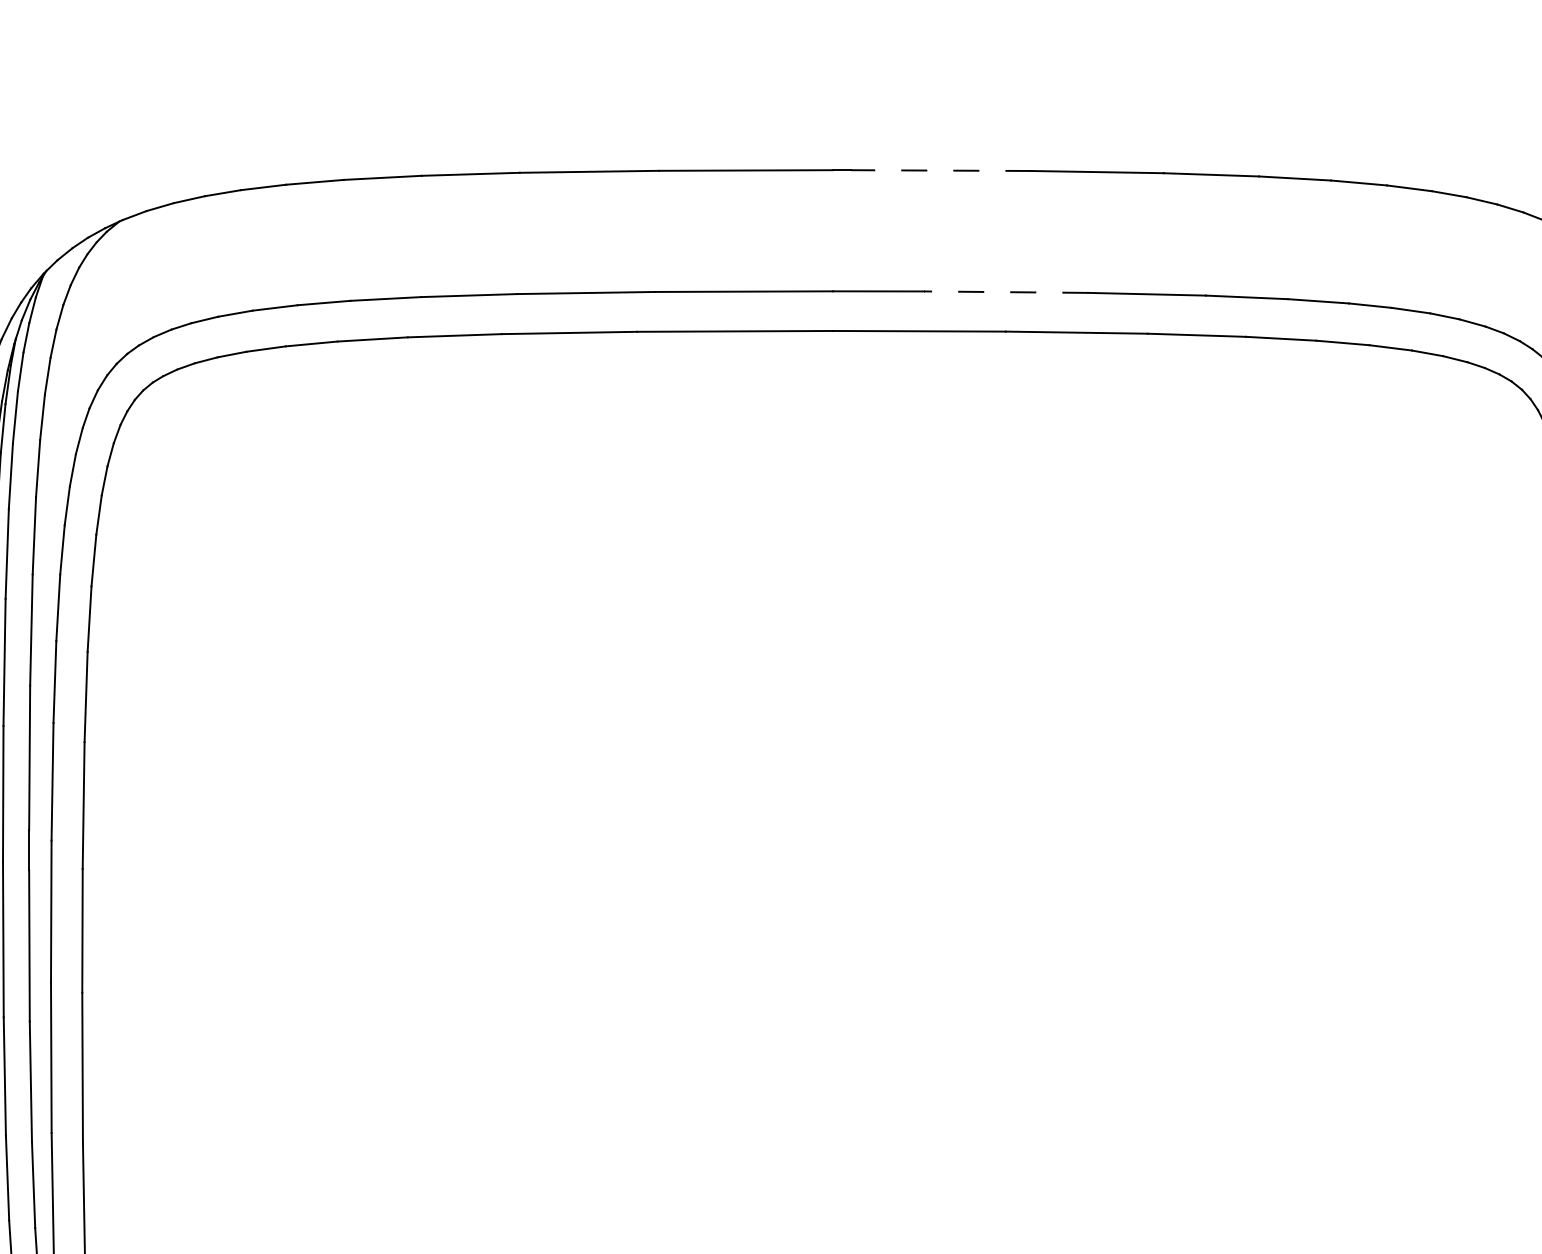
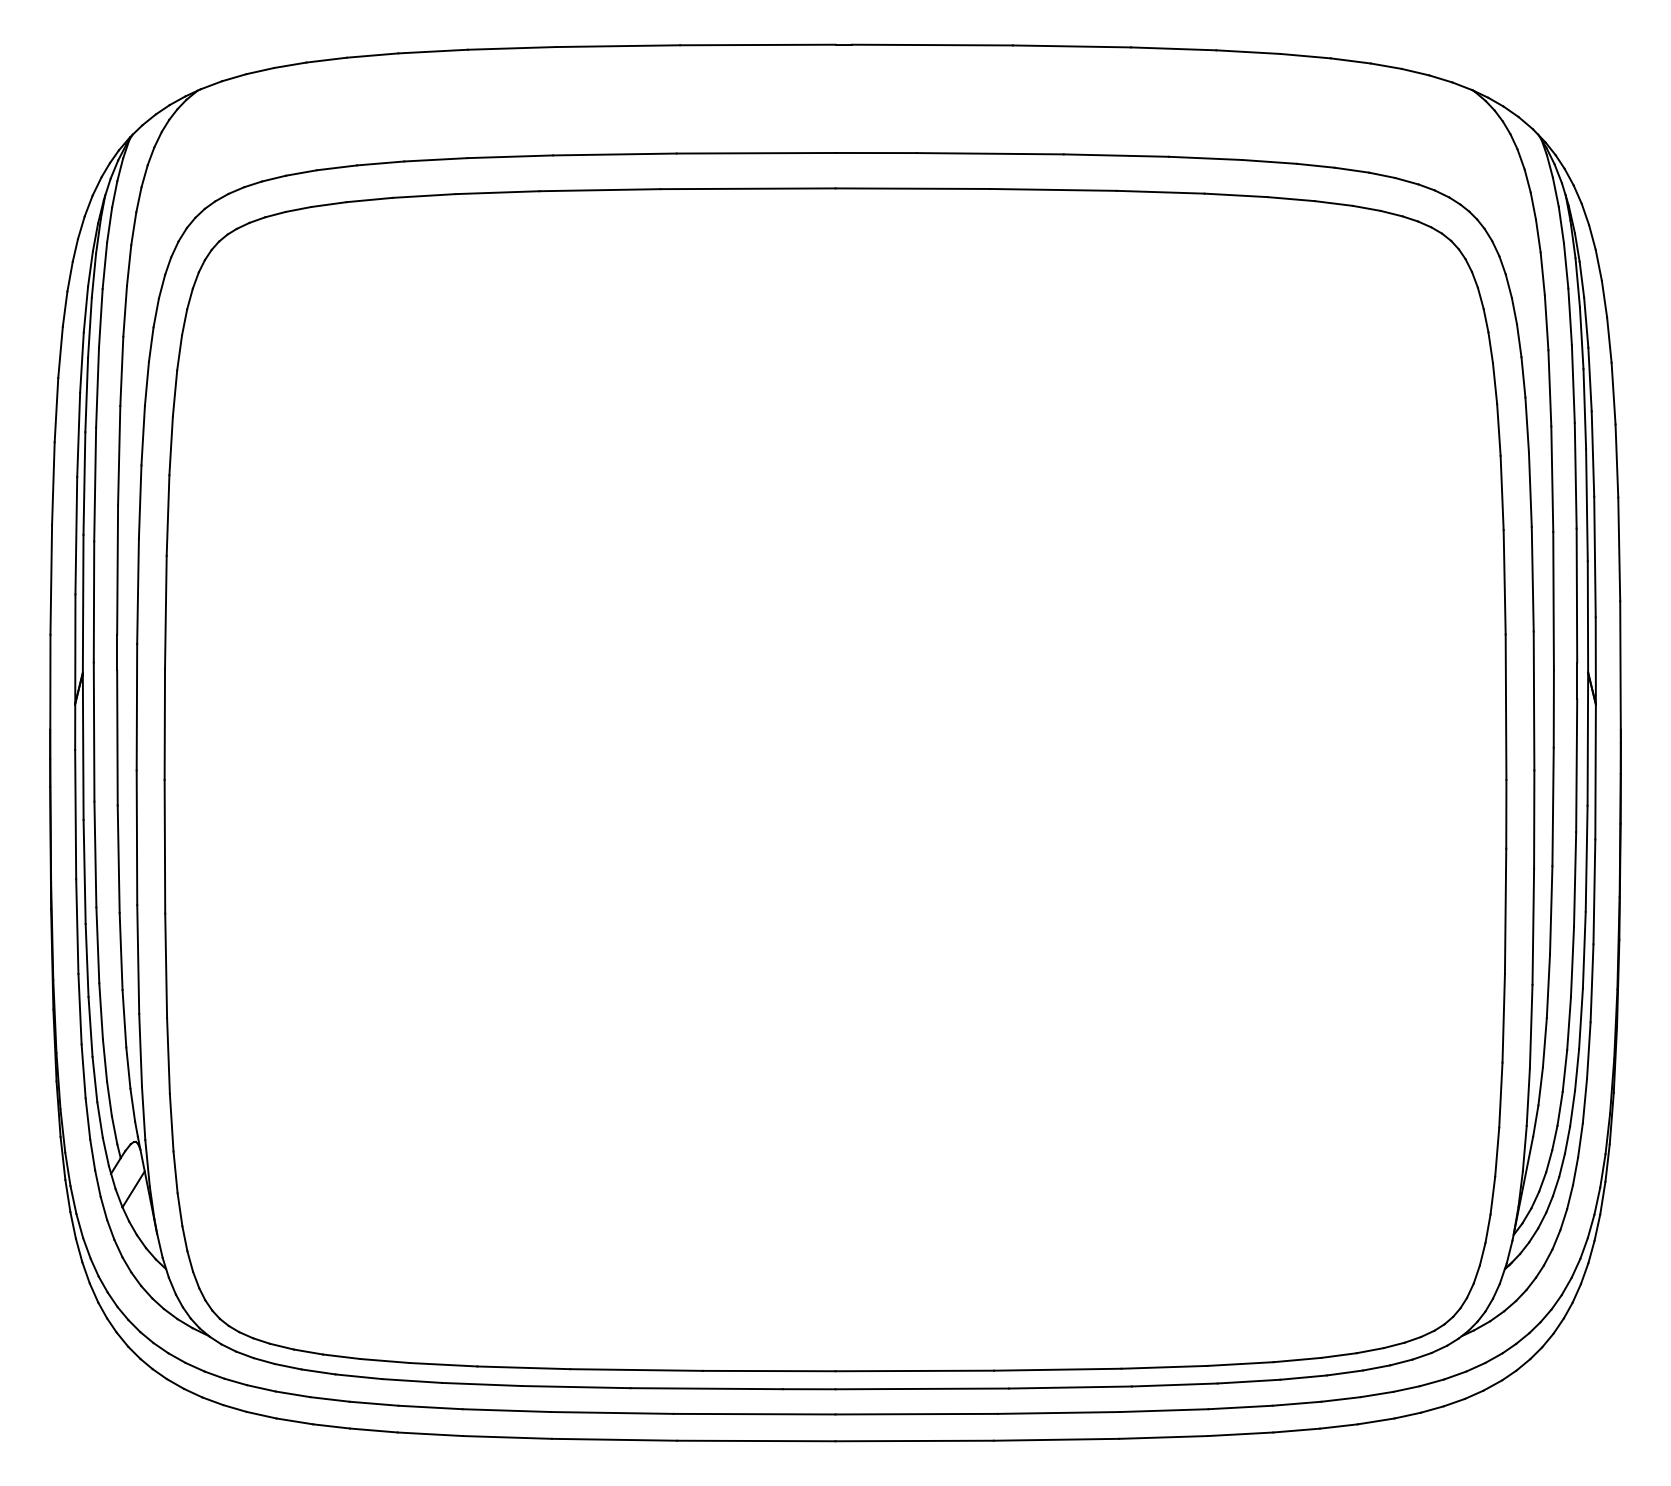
line: (941, 171) -> (932, 45), dashed -> solid
line: (1005, 291) -> (989, 153), dashed -> solid

